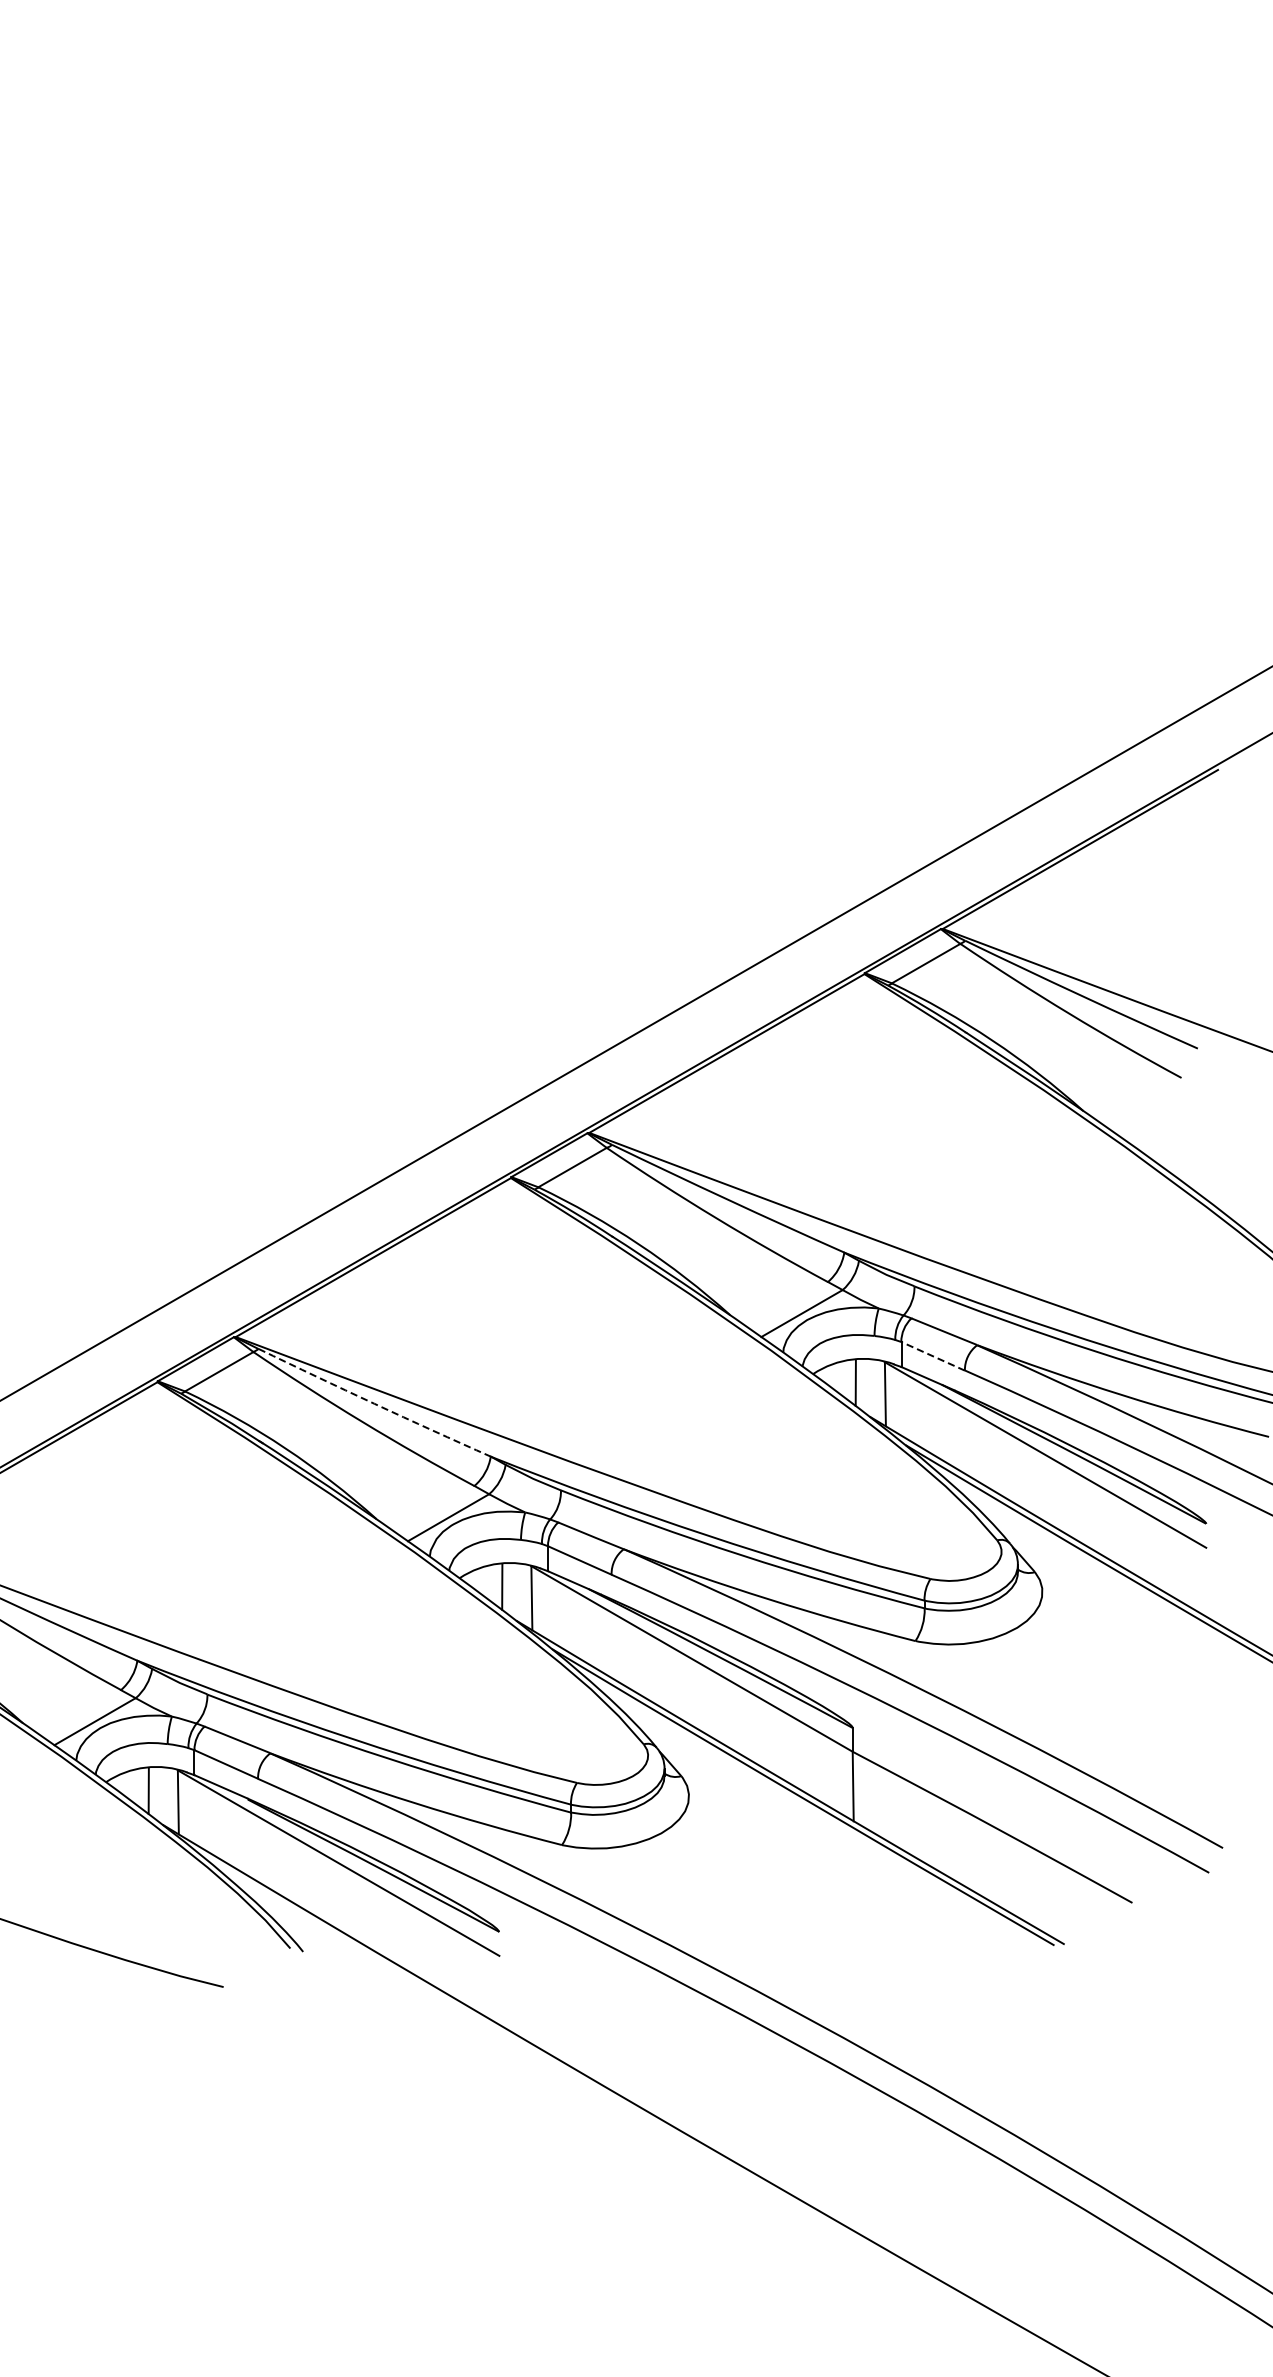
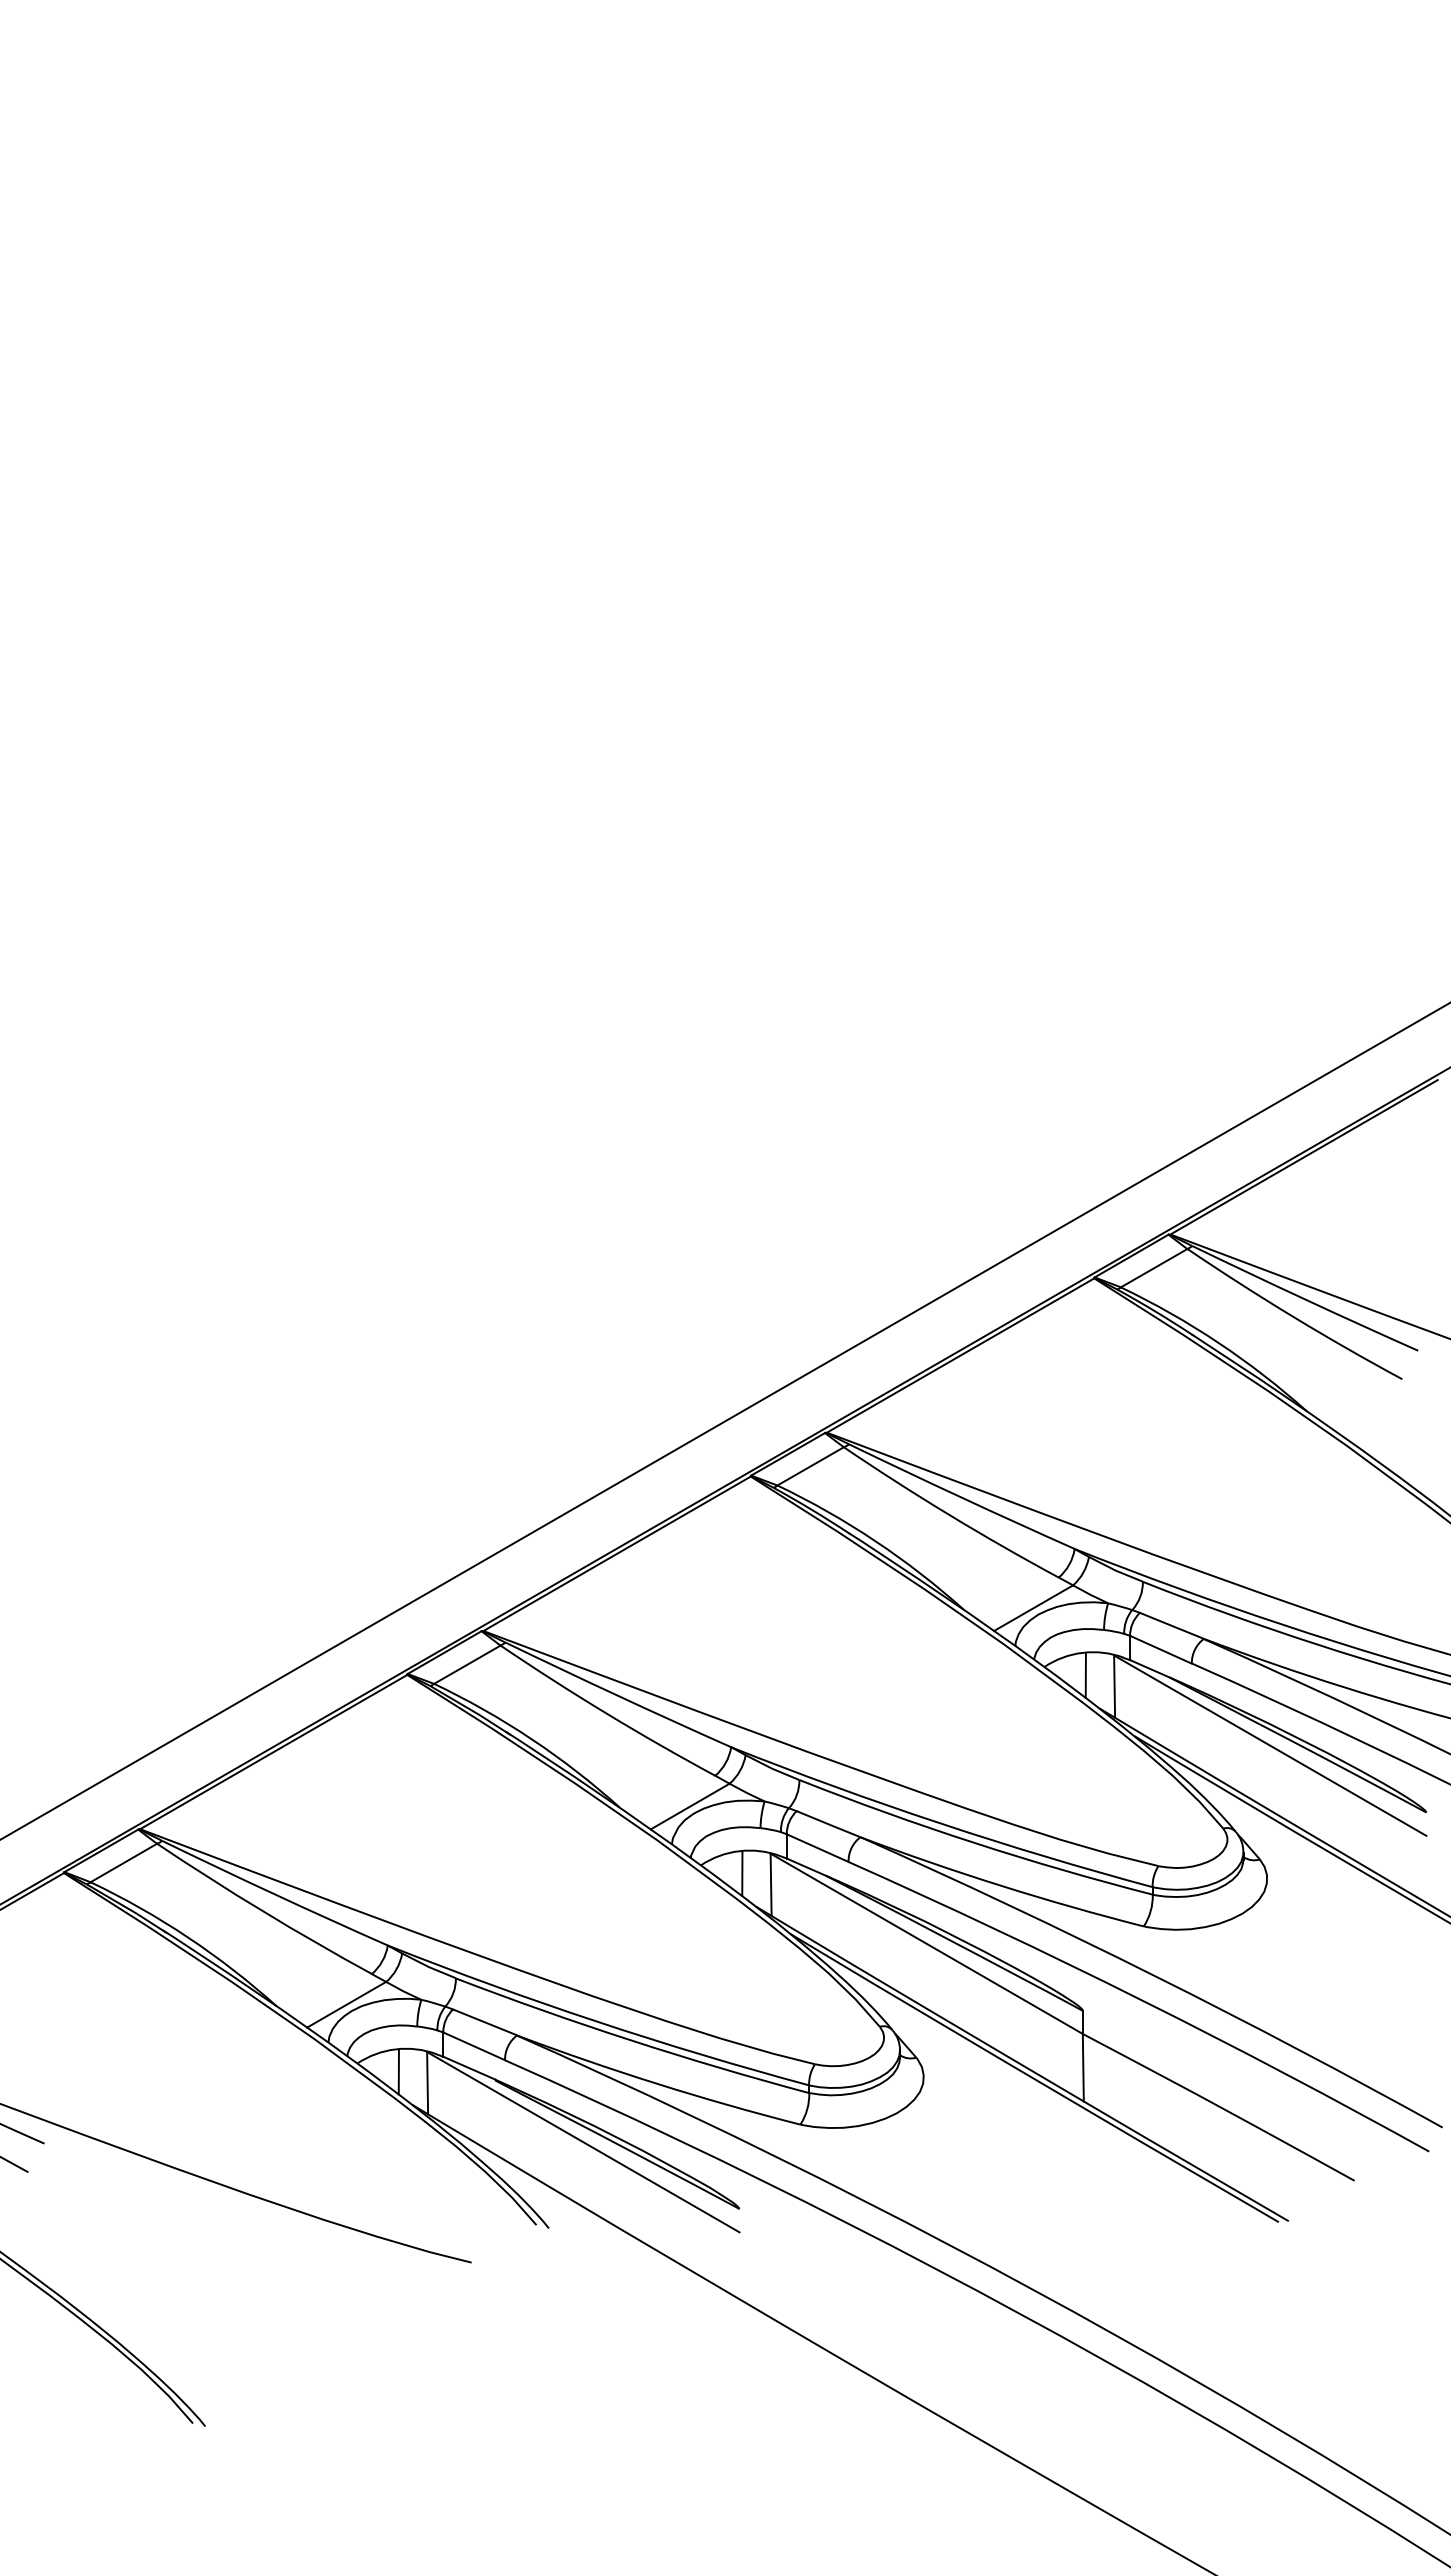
line: (933, 1356) -> (1161, 1649), dashed -> solid
arc: (374, 1403) -> (618, 1695), dashed -> solid

